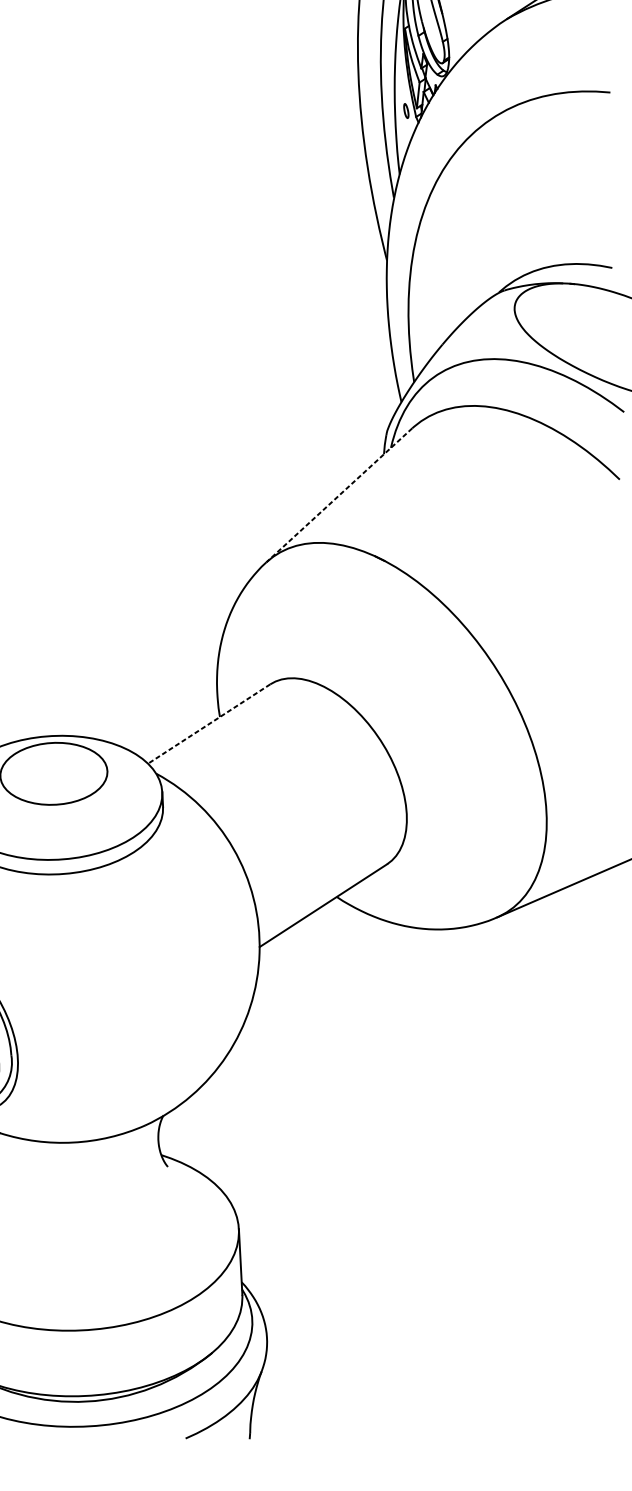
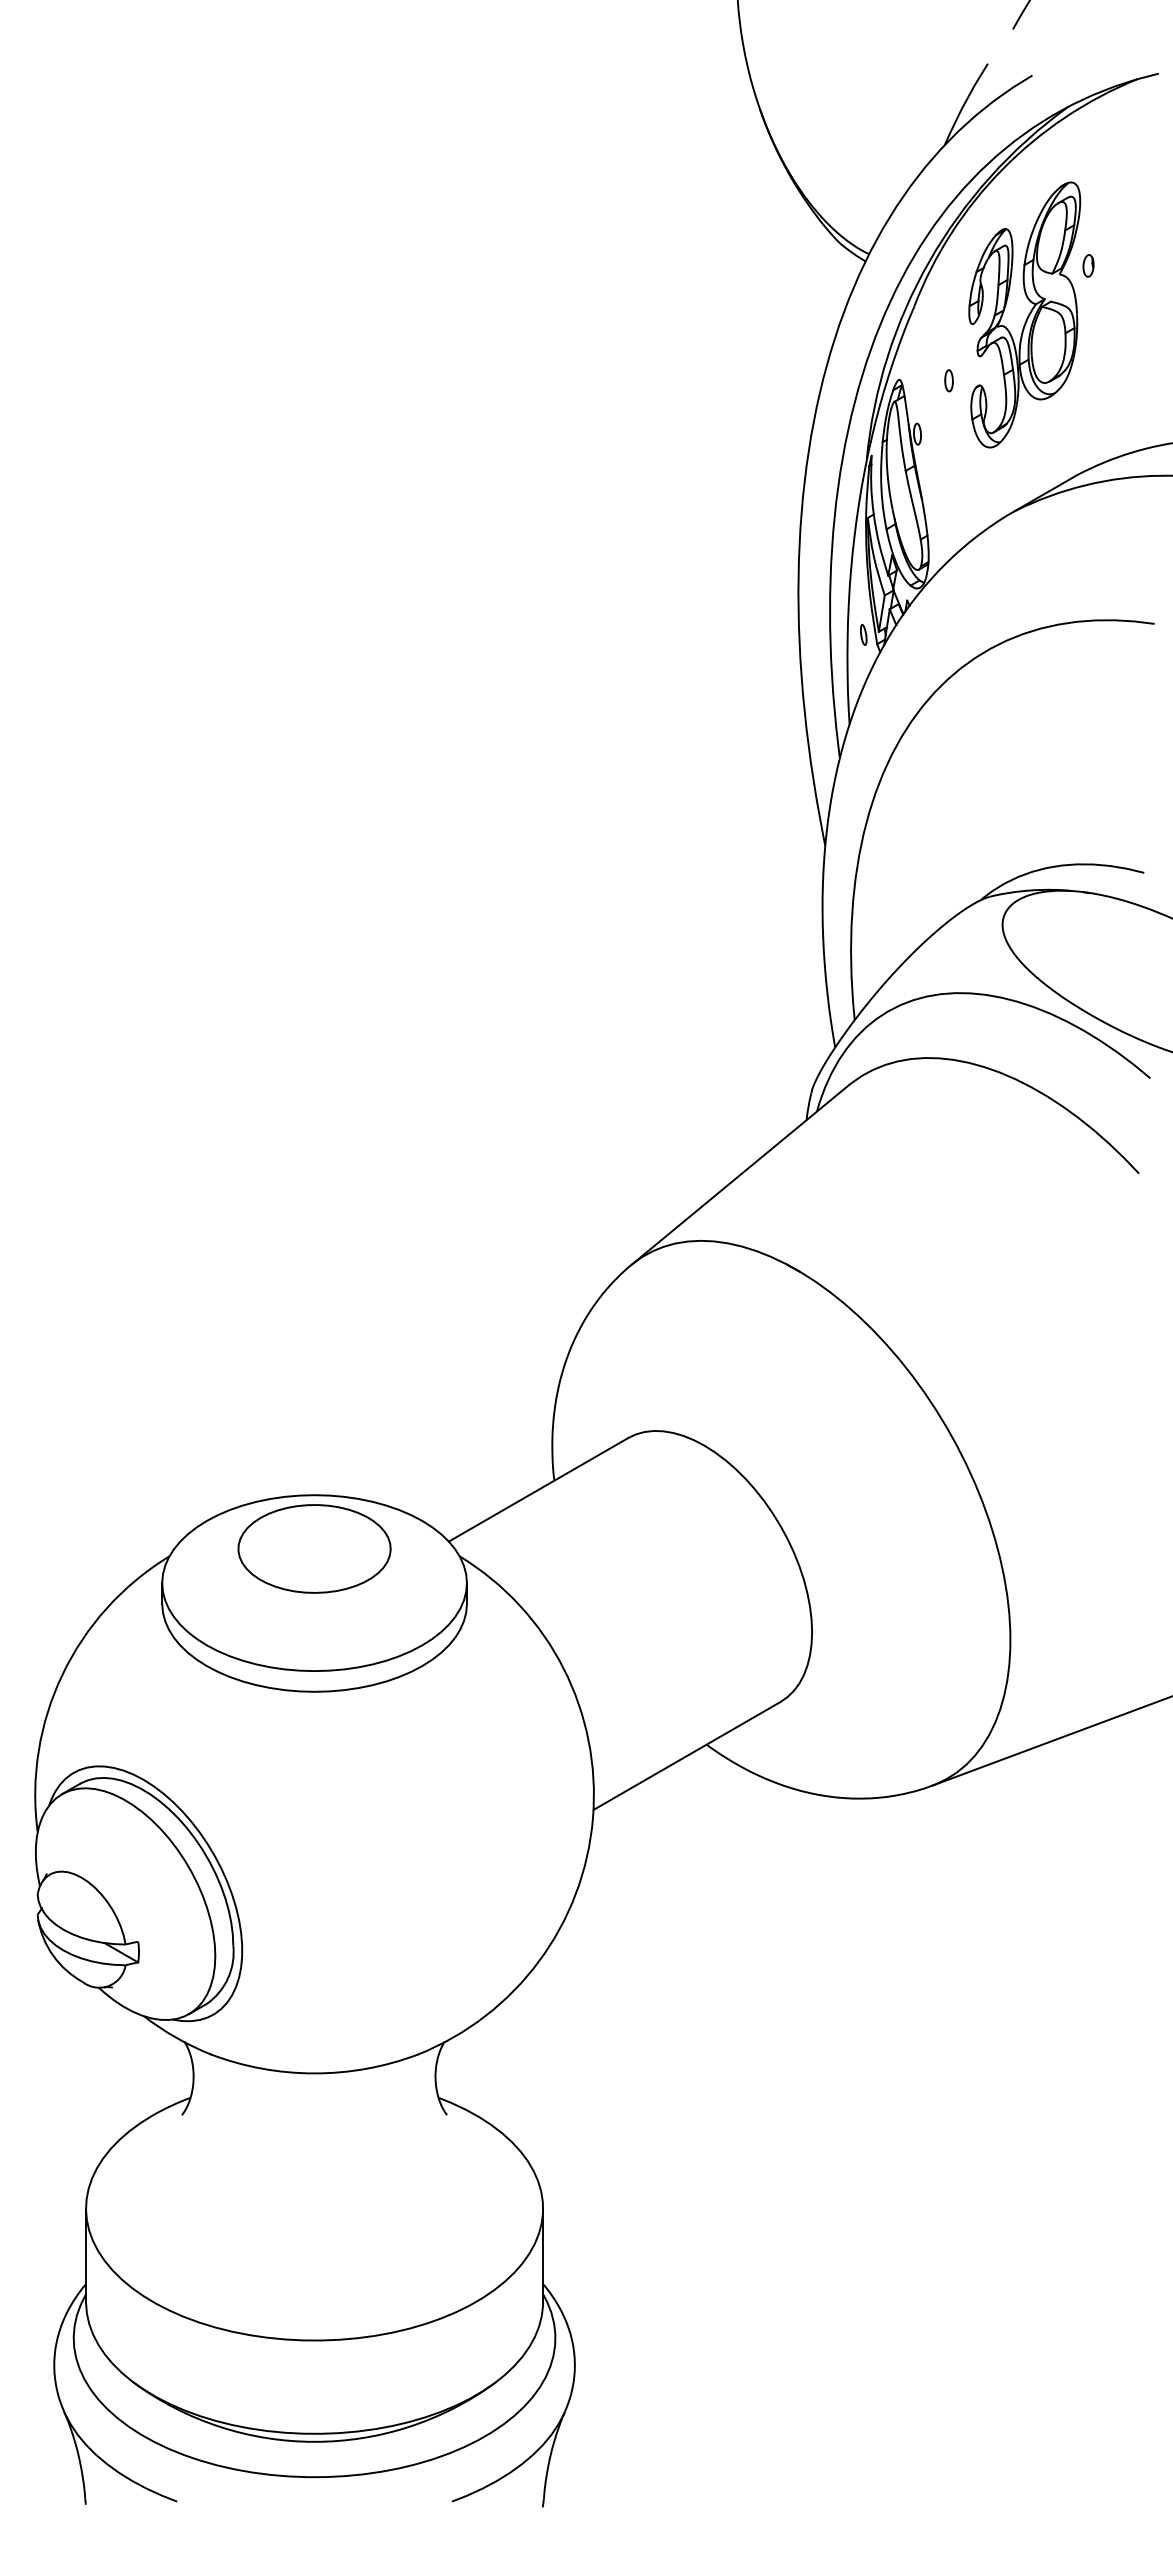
line: (339, 495) -> (740, 1175), dashed -> solid
line: (209, 723) -> (538, 1489), dashed -> solid

